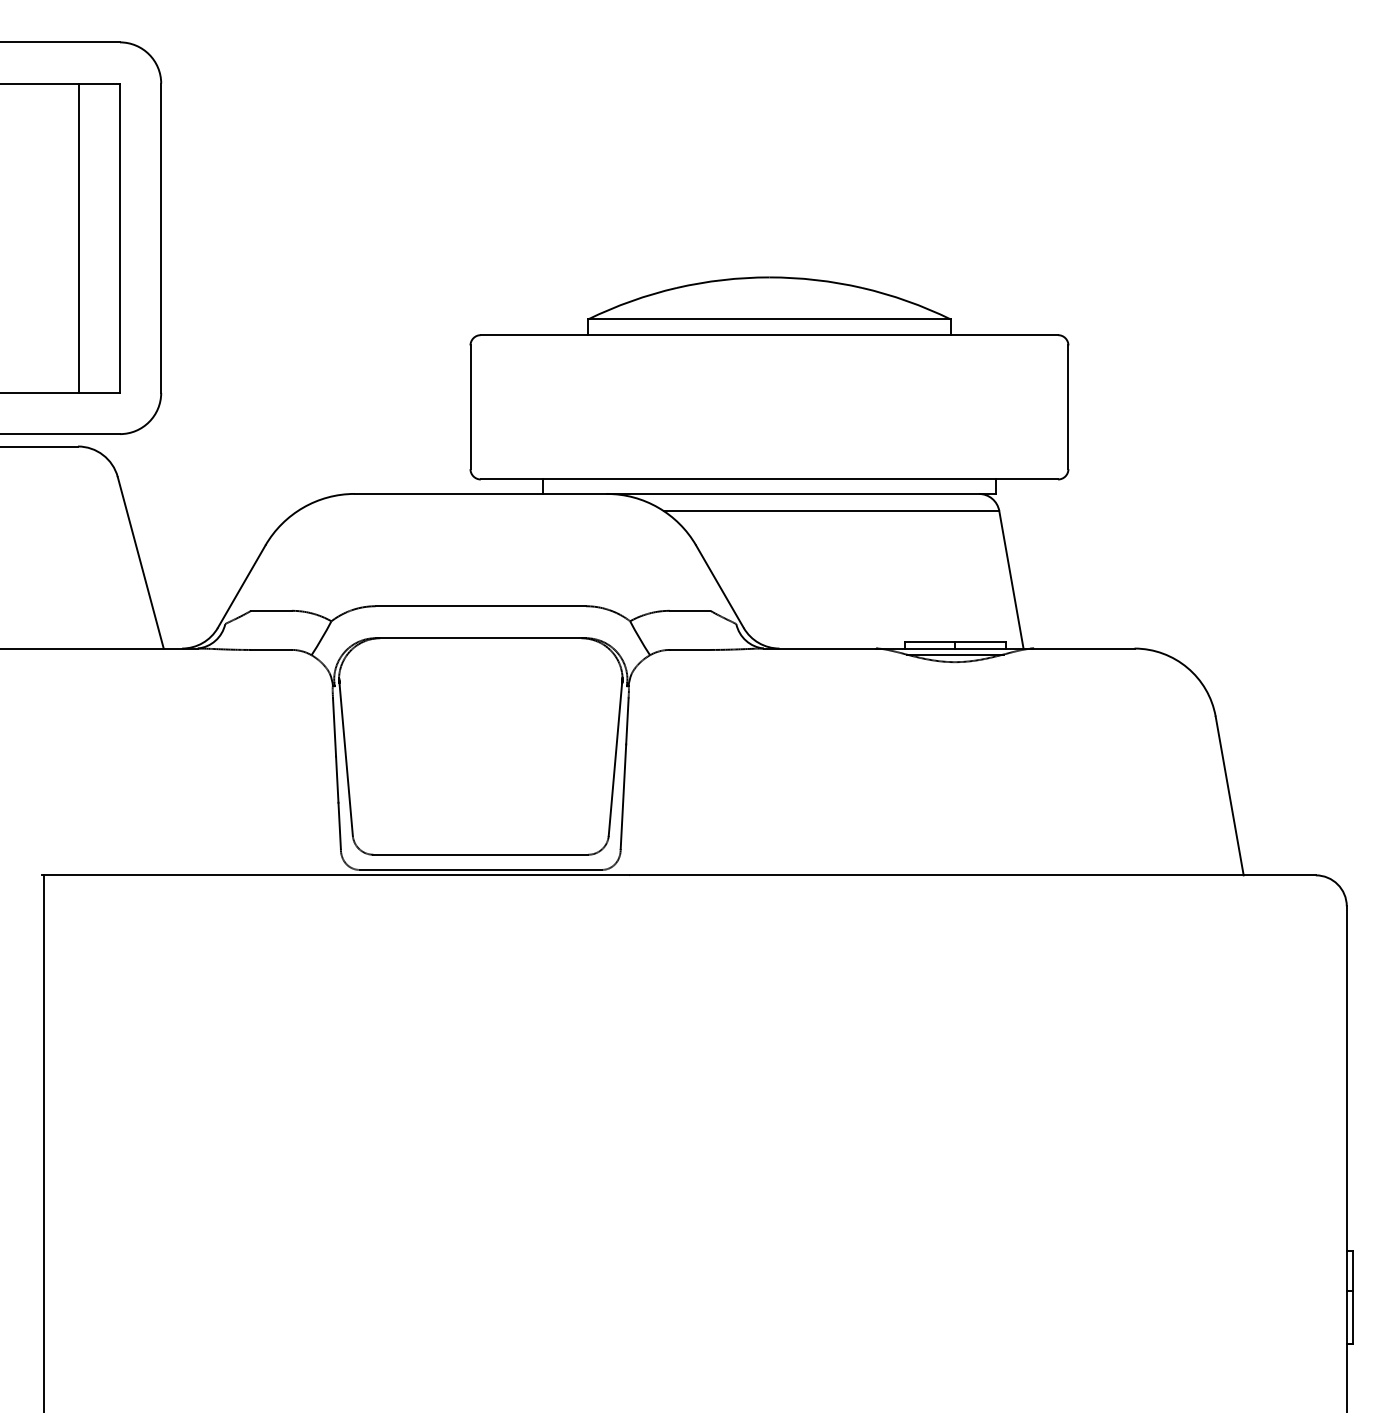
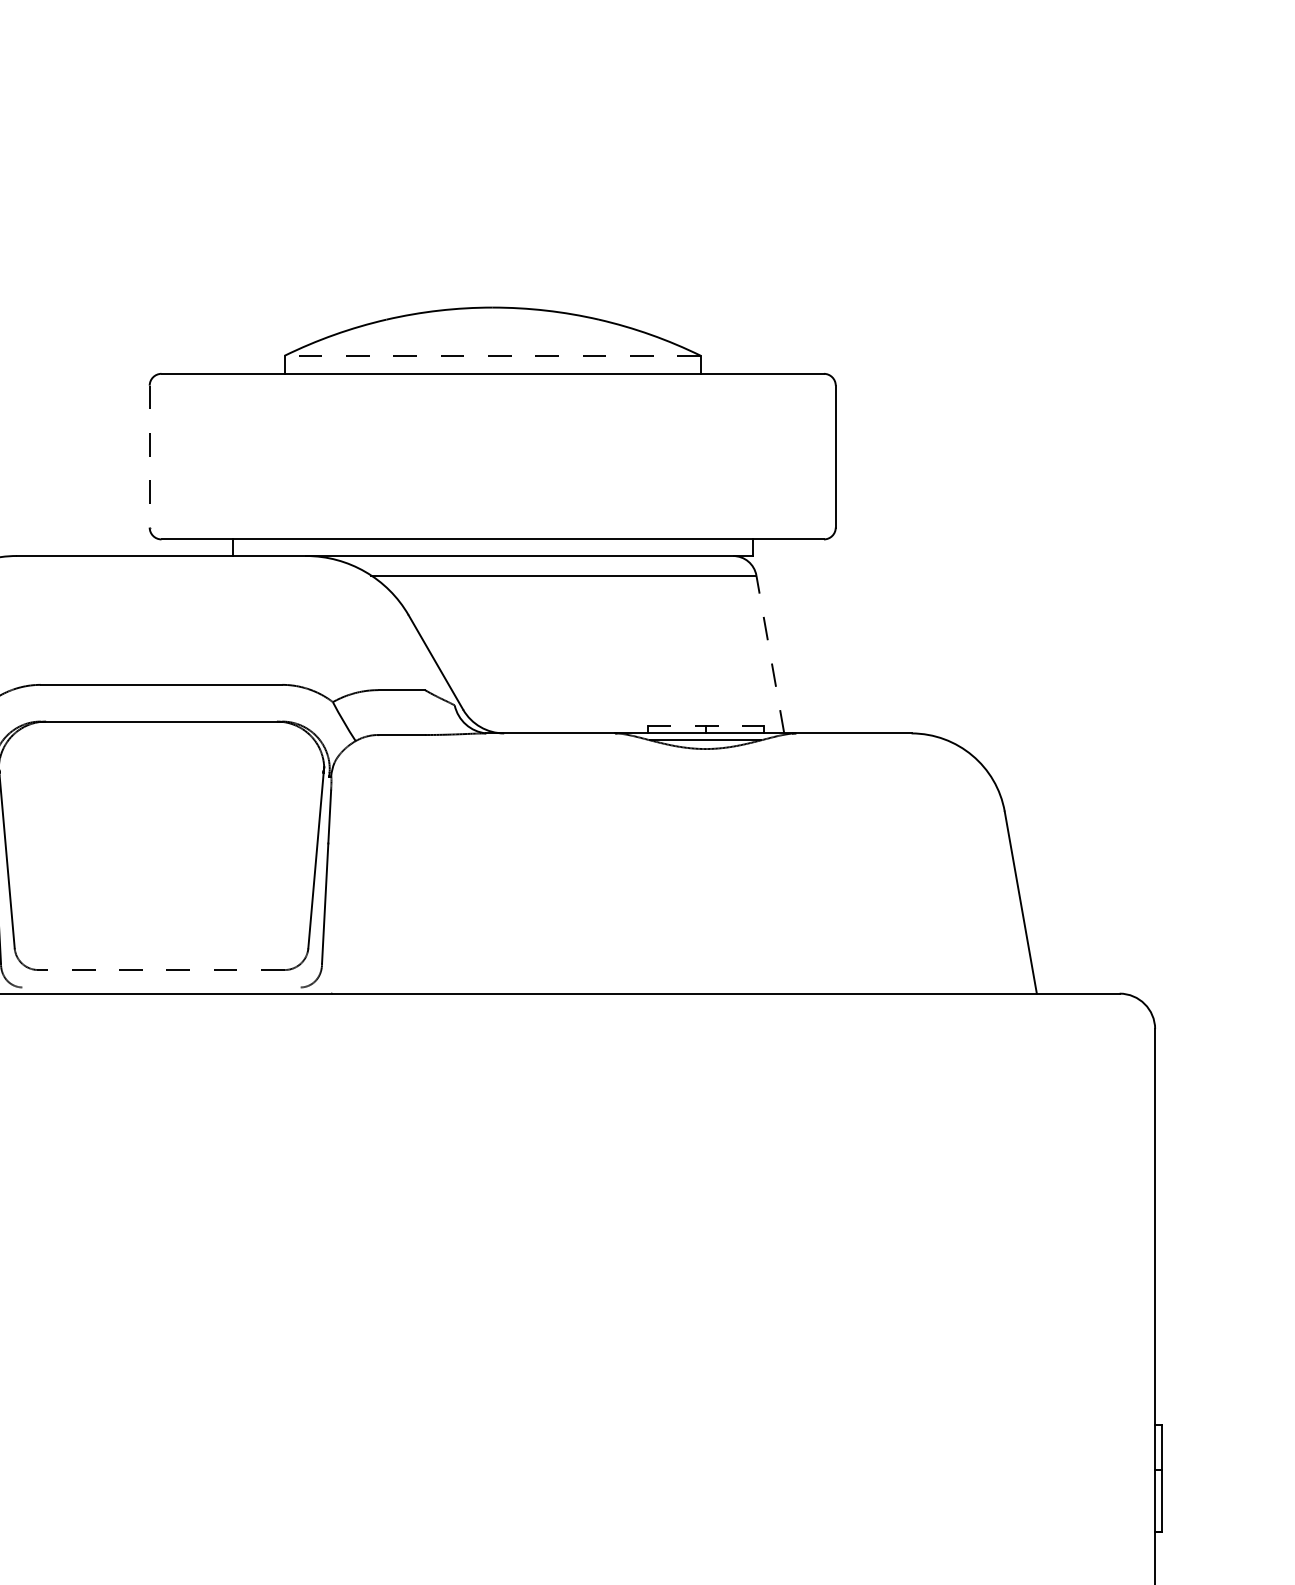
line: (768, 319) -> (491, 355), solid -> dashed
line: (470, 407) -> (149, 456), solid -> dashed
line: (1011, 579) -> (770, 654), solid -> dashed
line: (955, 642) -> (706, 726), solid -> dashed
line: (480, 854) -> (161, 969), solid -> dashed
line: (480, 869) -> (161, 986), removed

